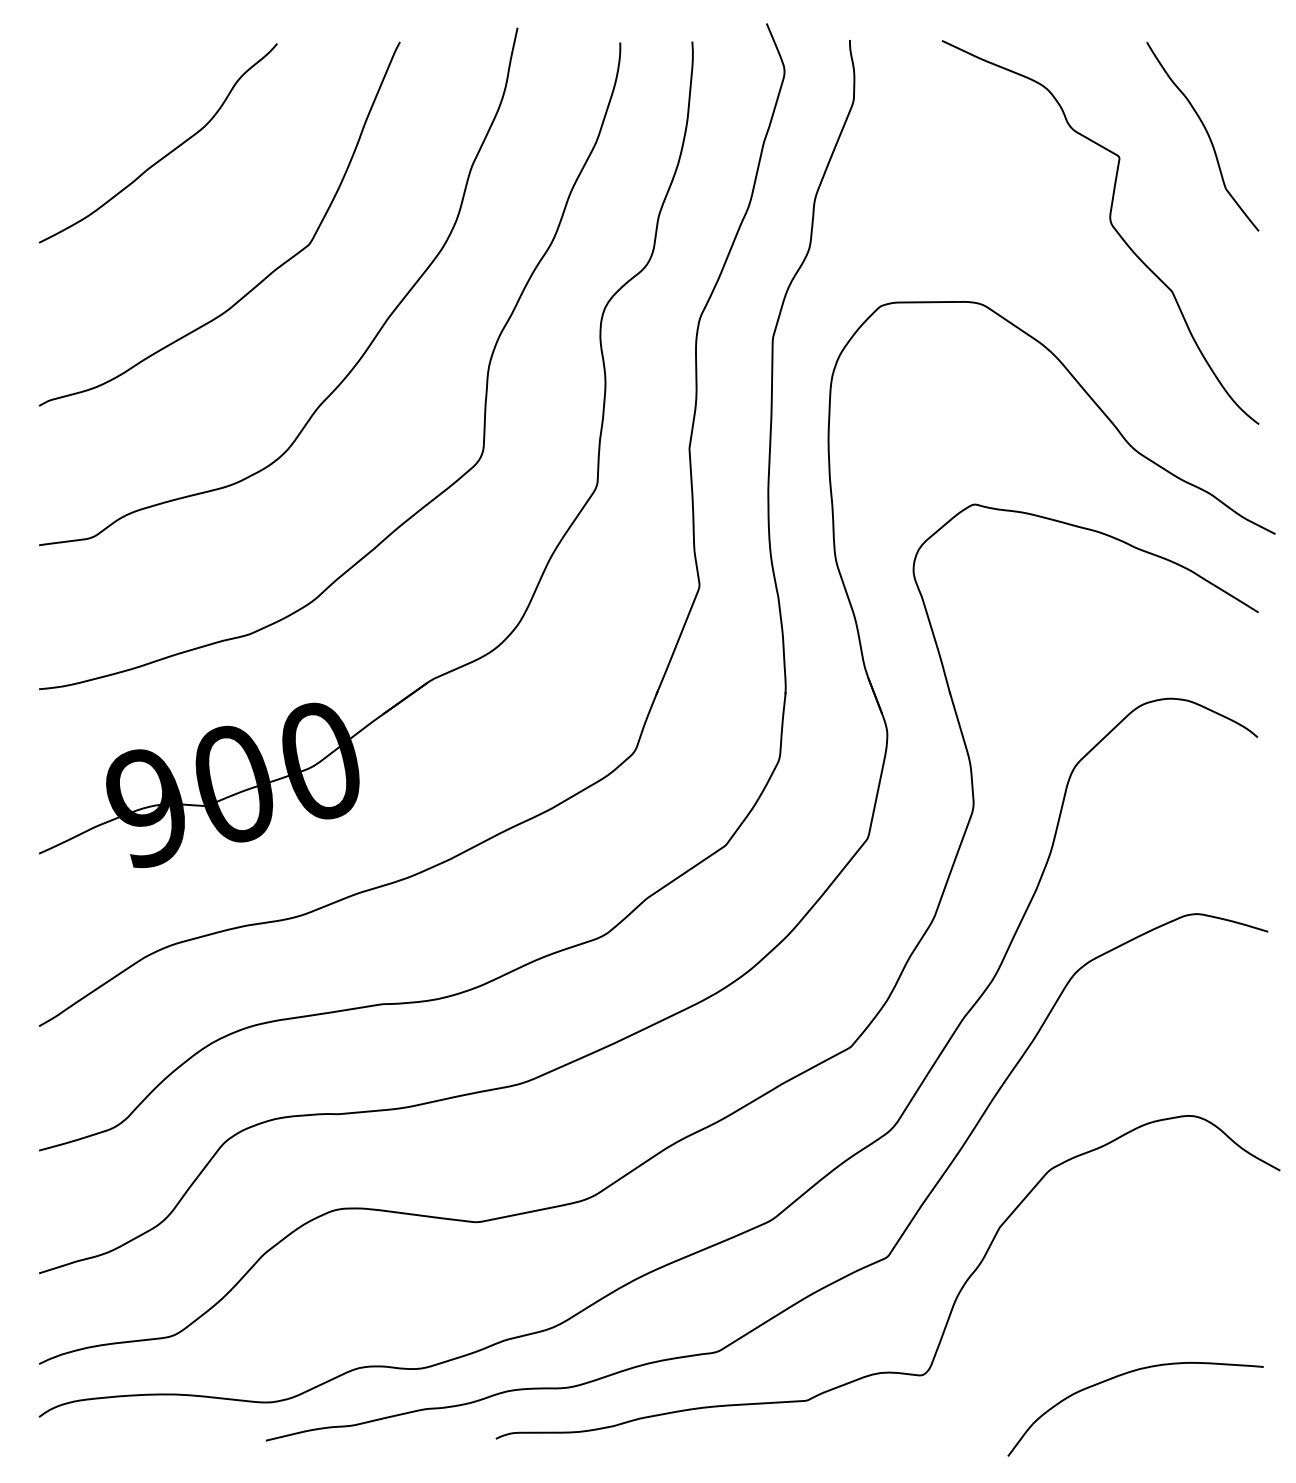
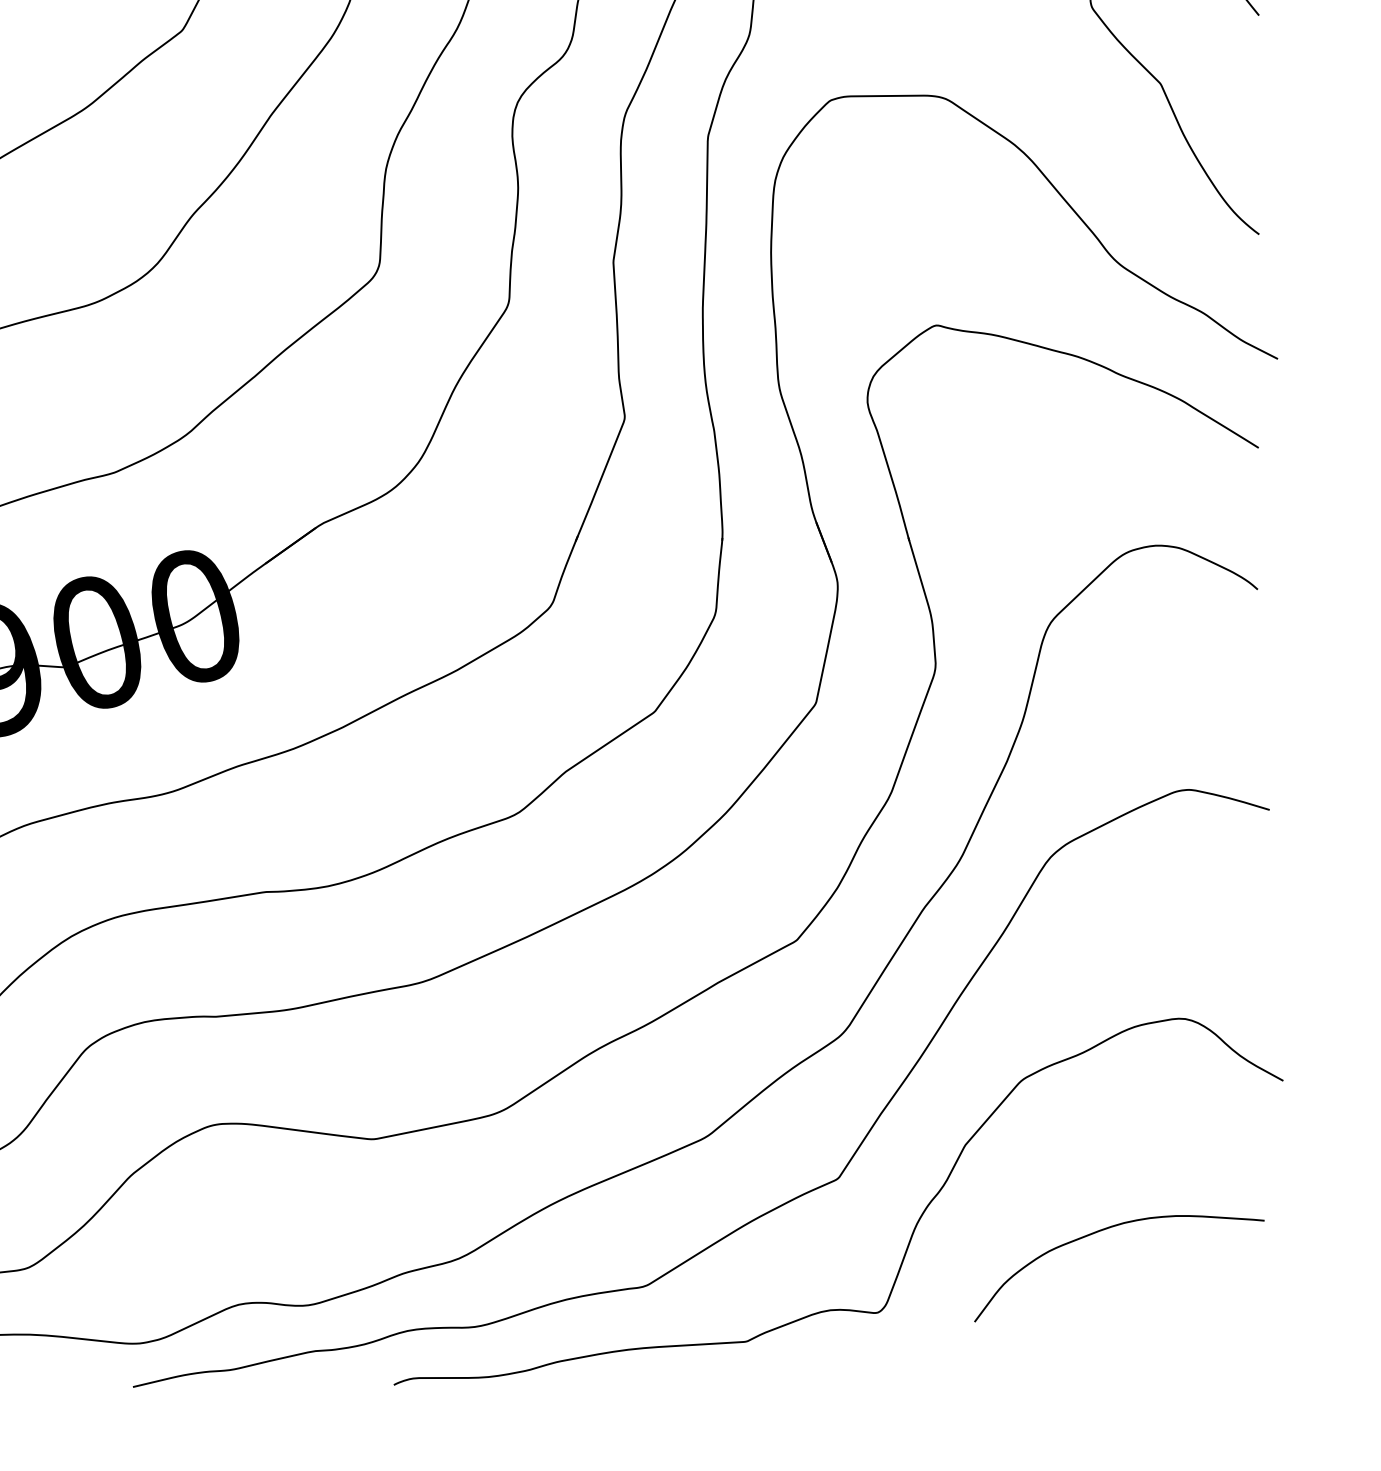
curve: (1123, 1375) -> (1105, 1230), moved

